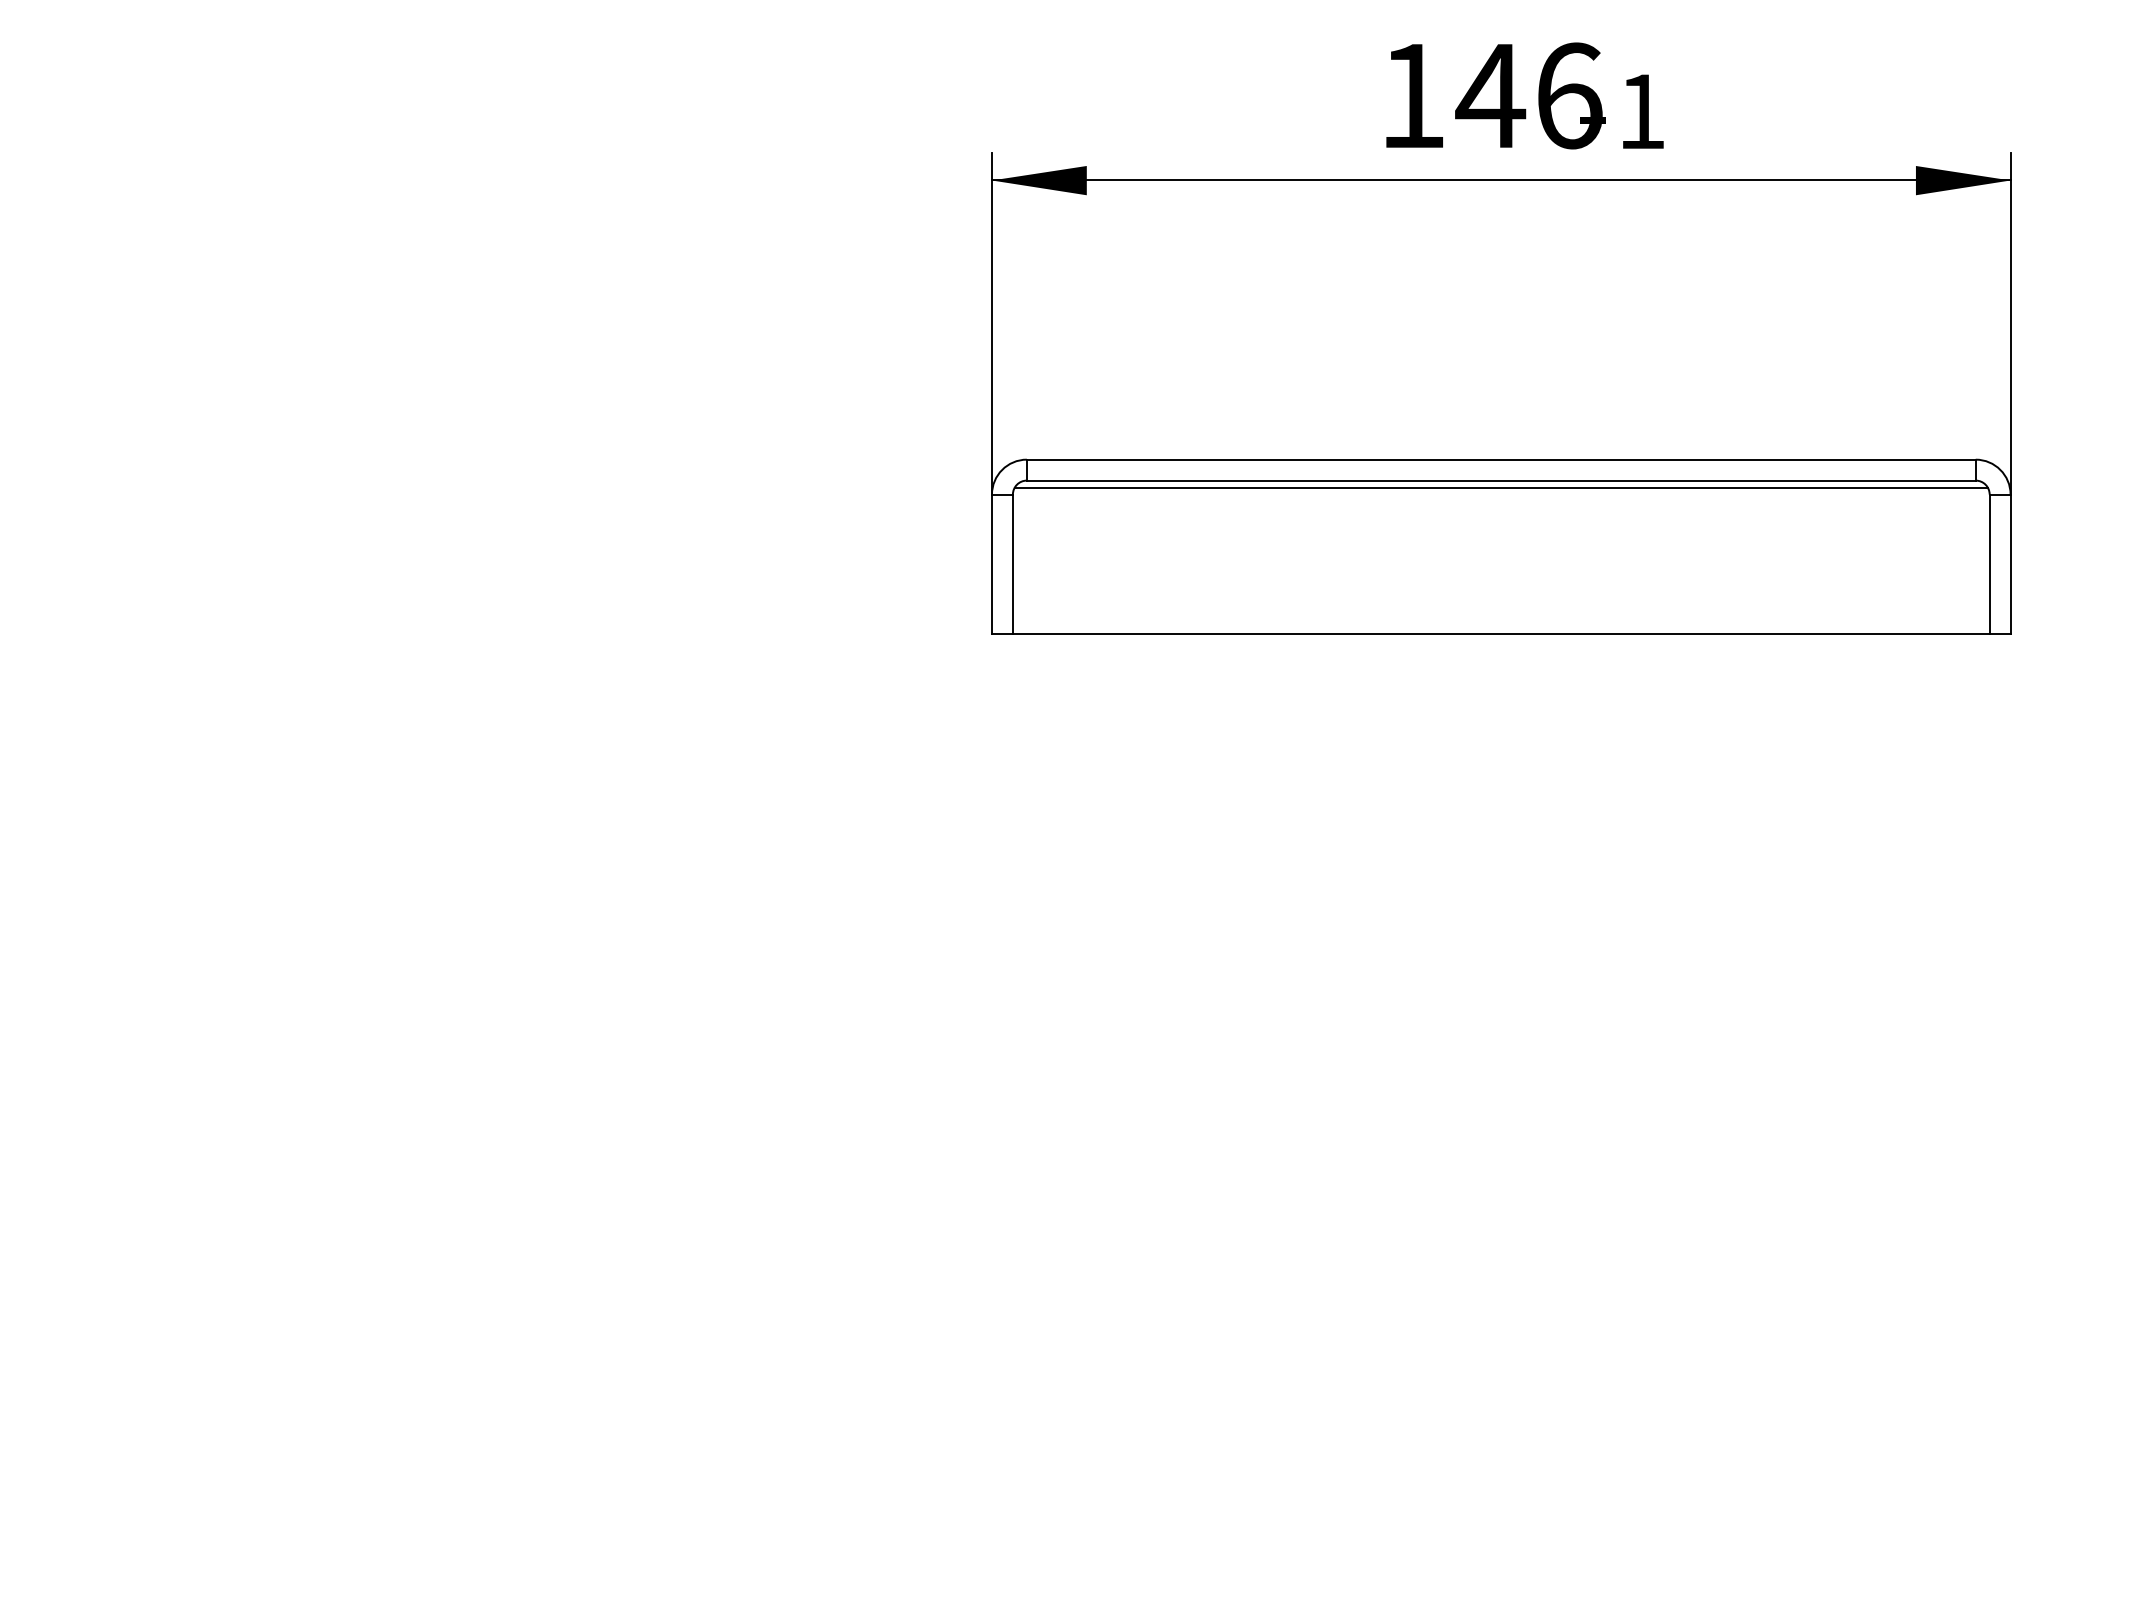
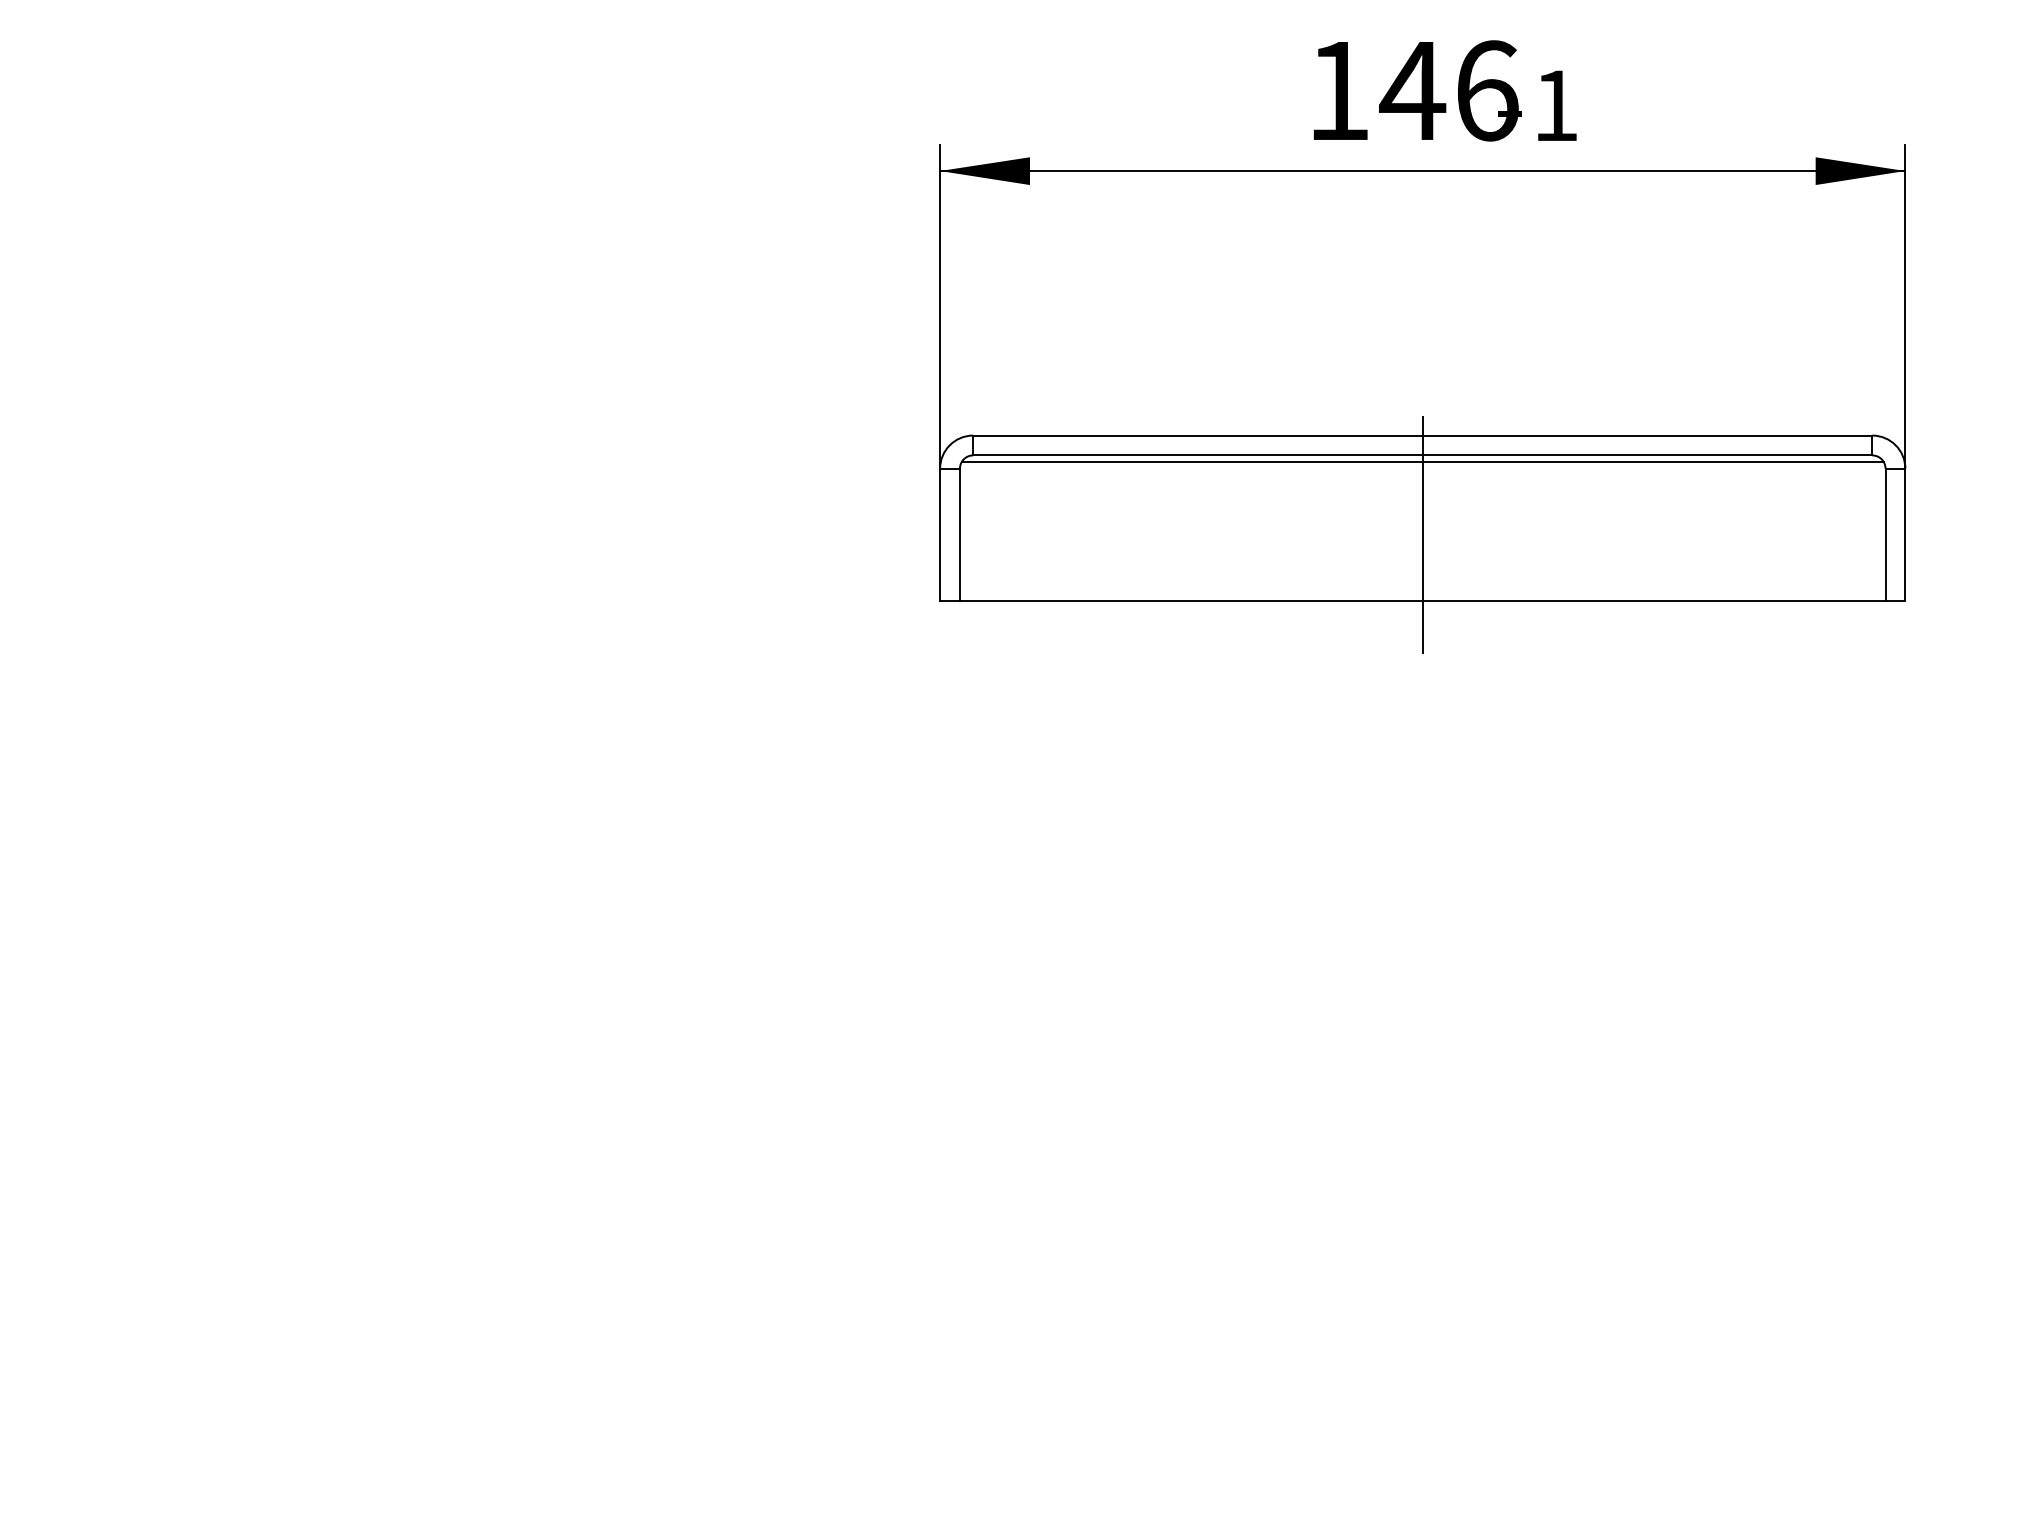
line: (1501, 563) -> (1422, 533), added

